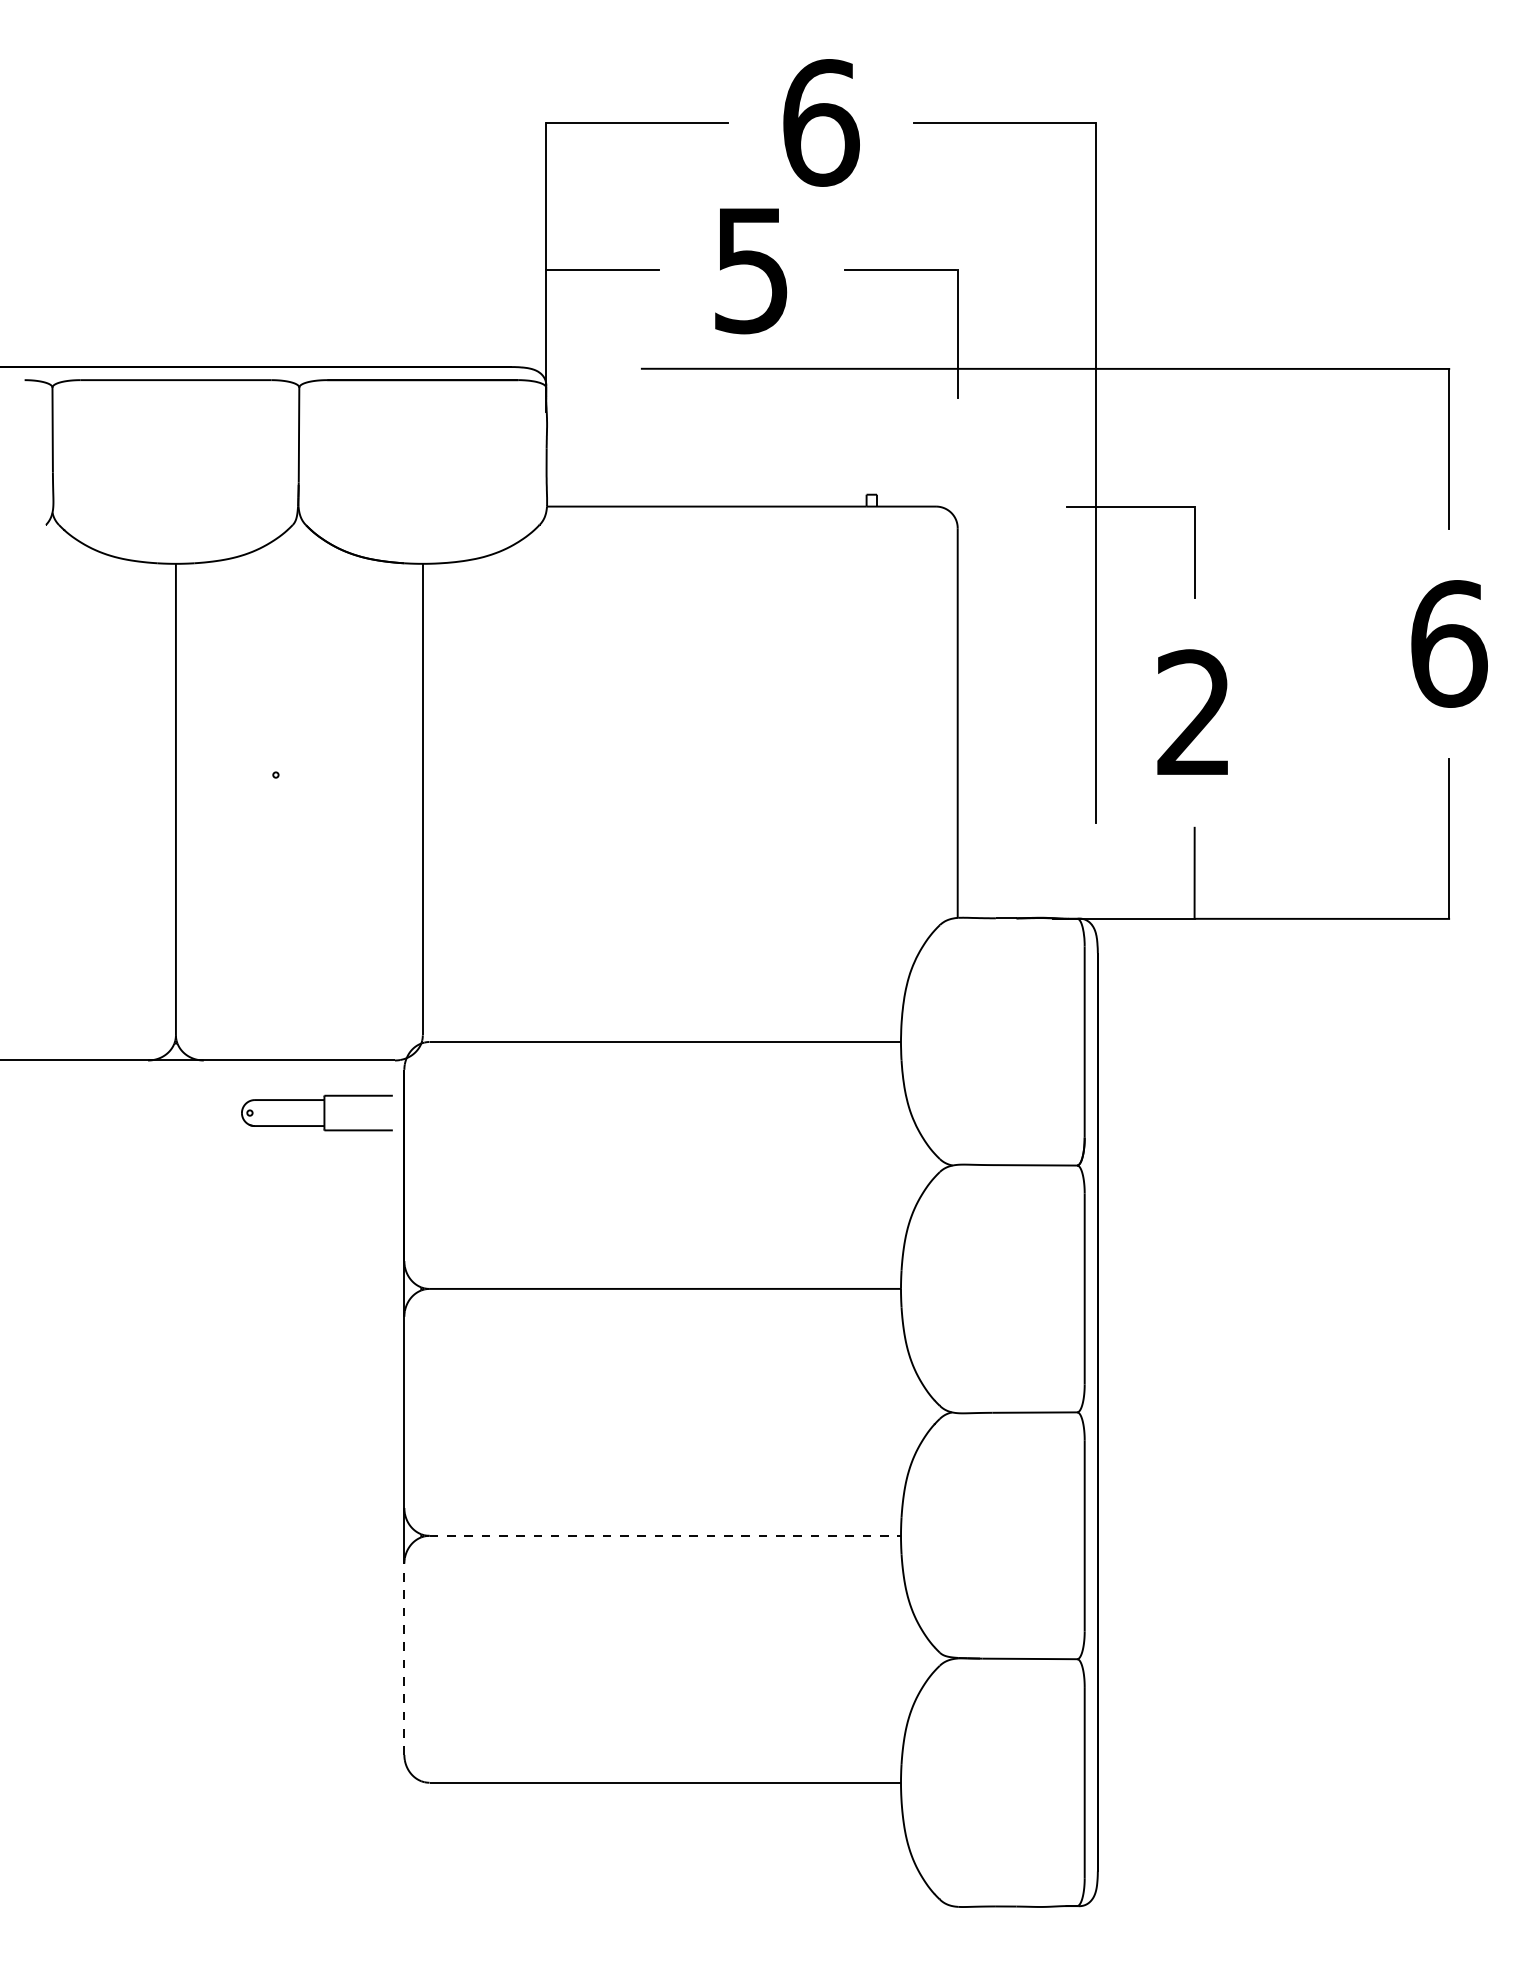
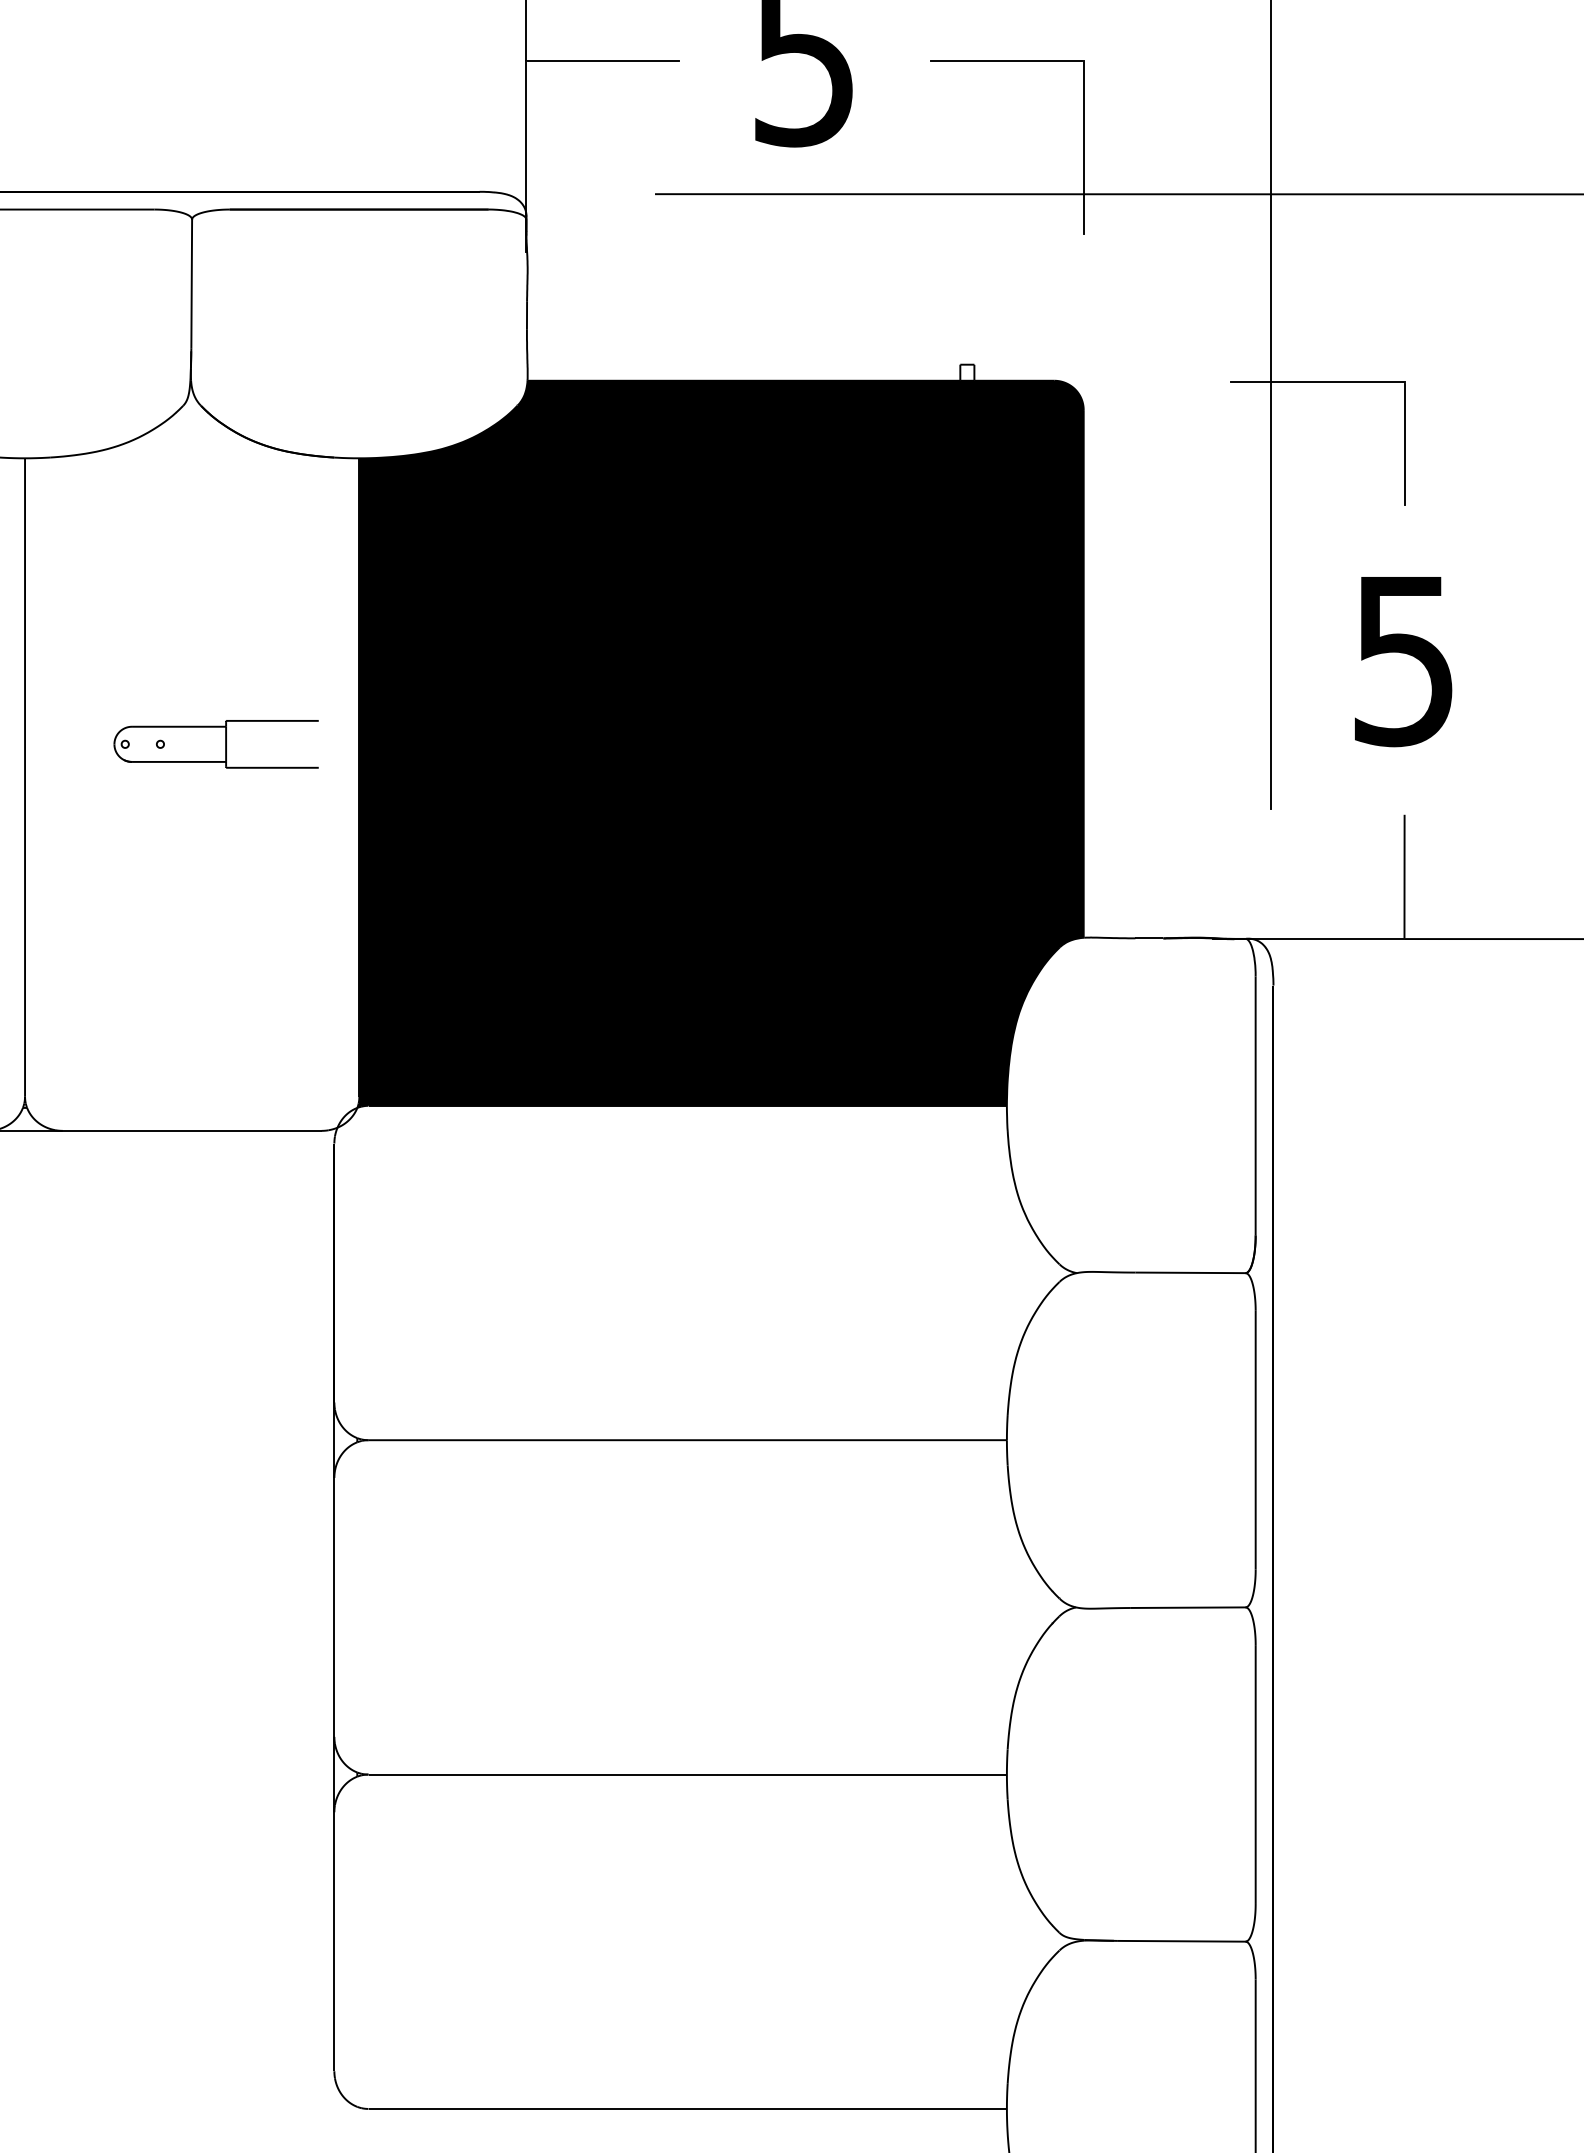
text: (1193, 713) -> (1403, 660), 2 -> 5
fill: (689, 774) -> (720, 743), added
part: (316, 1112) -> (215, 743), moved
line: (665, 1535) -> (687, 1774), dashed -> solid
line: (404, 1659) -> (334, 1942), dashed -> solid

